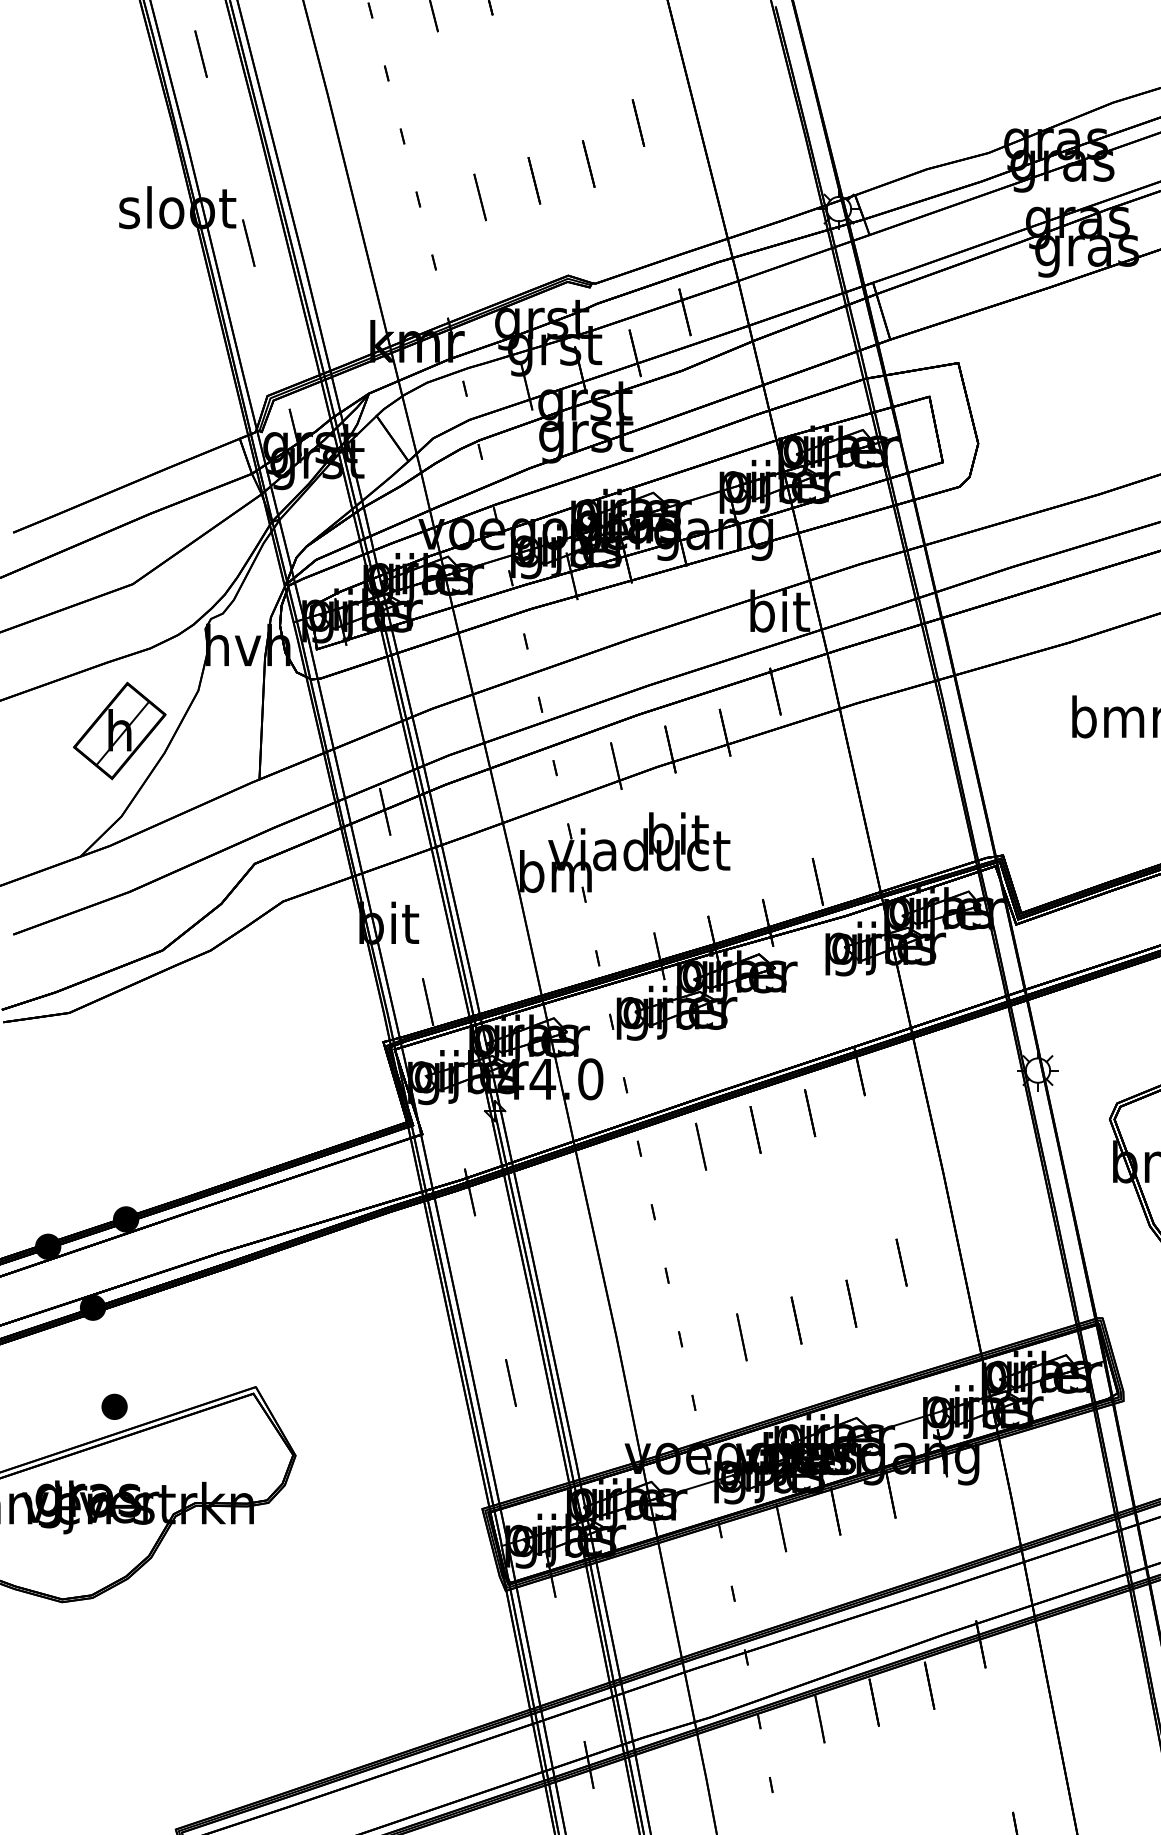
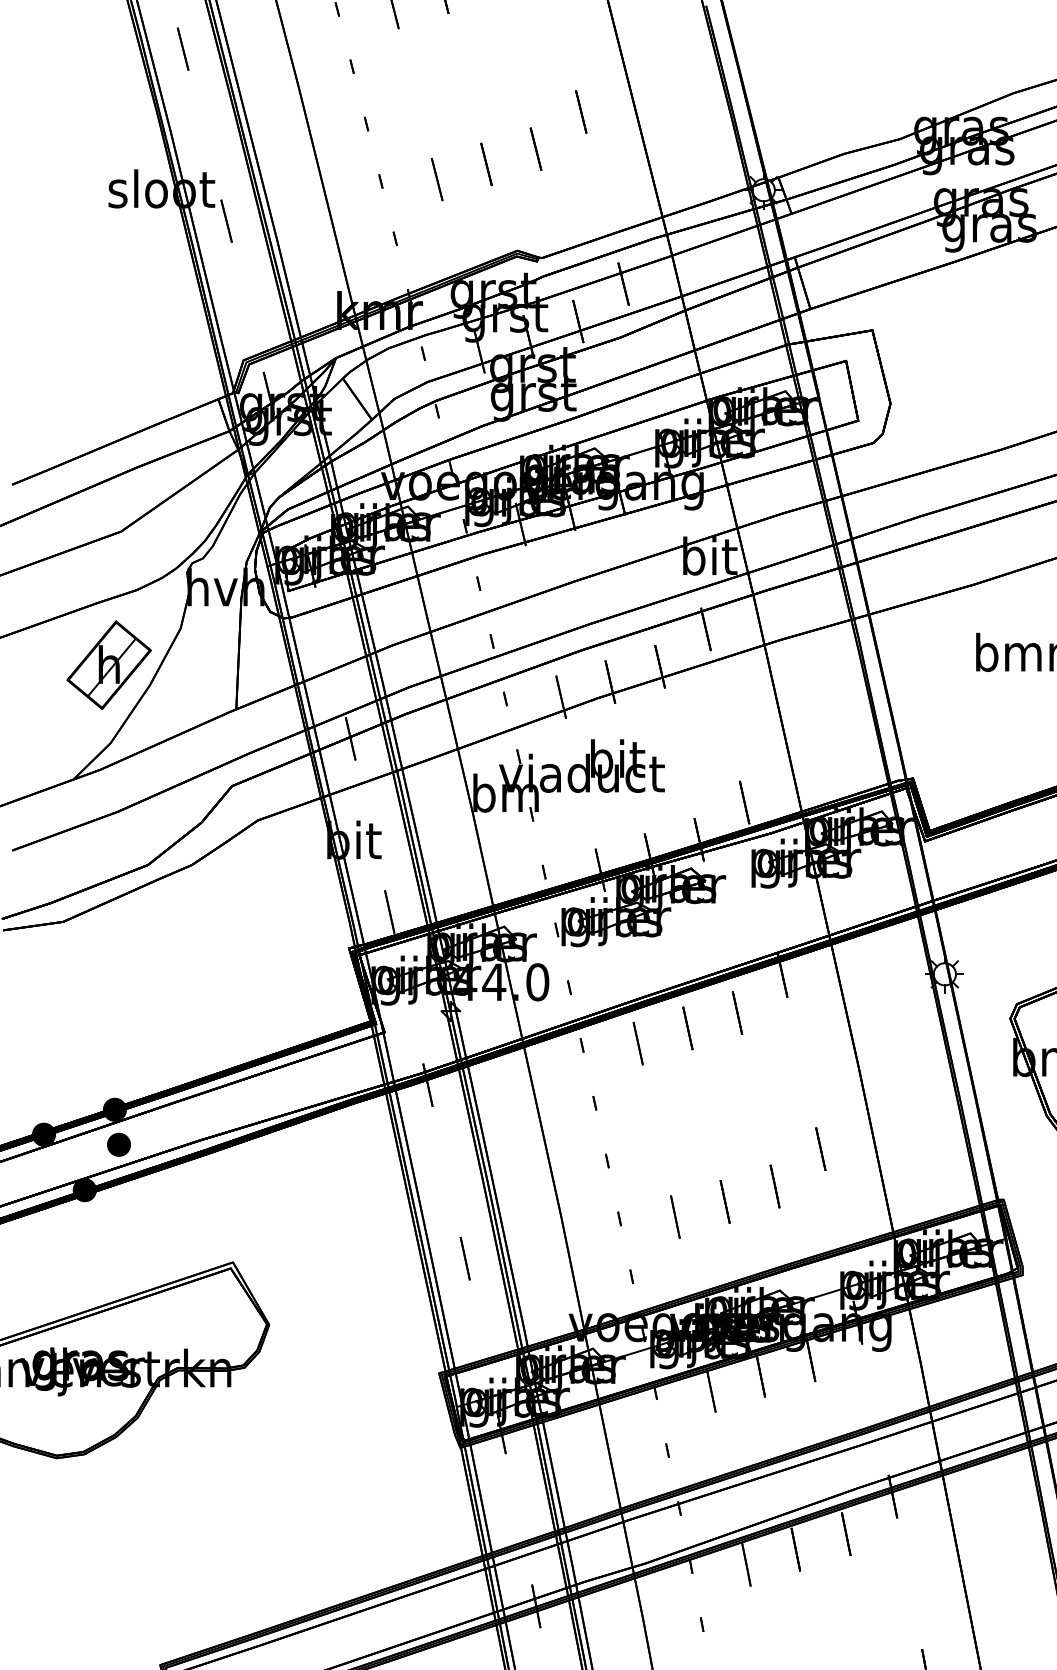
part: (114, 1406) -> (118, 1144), moved

